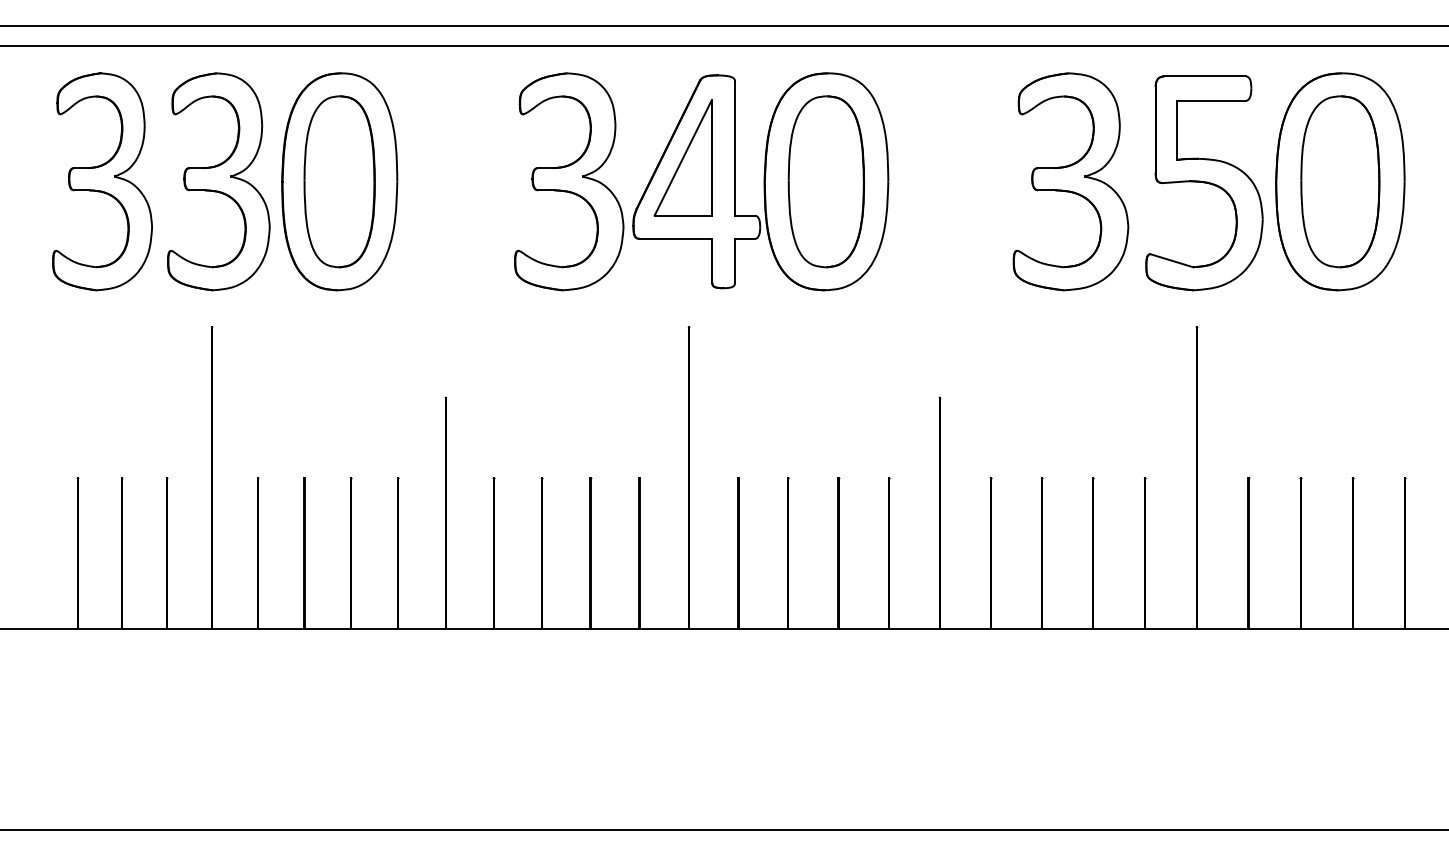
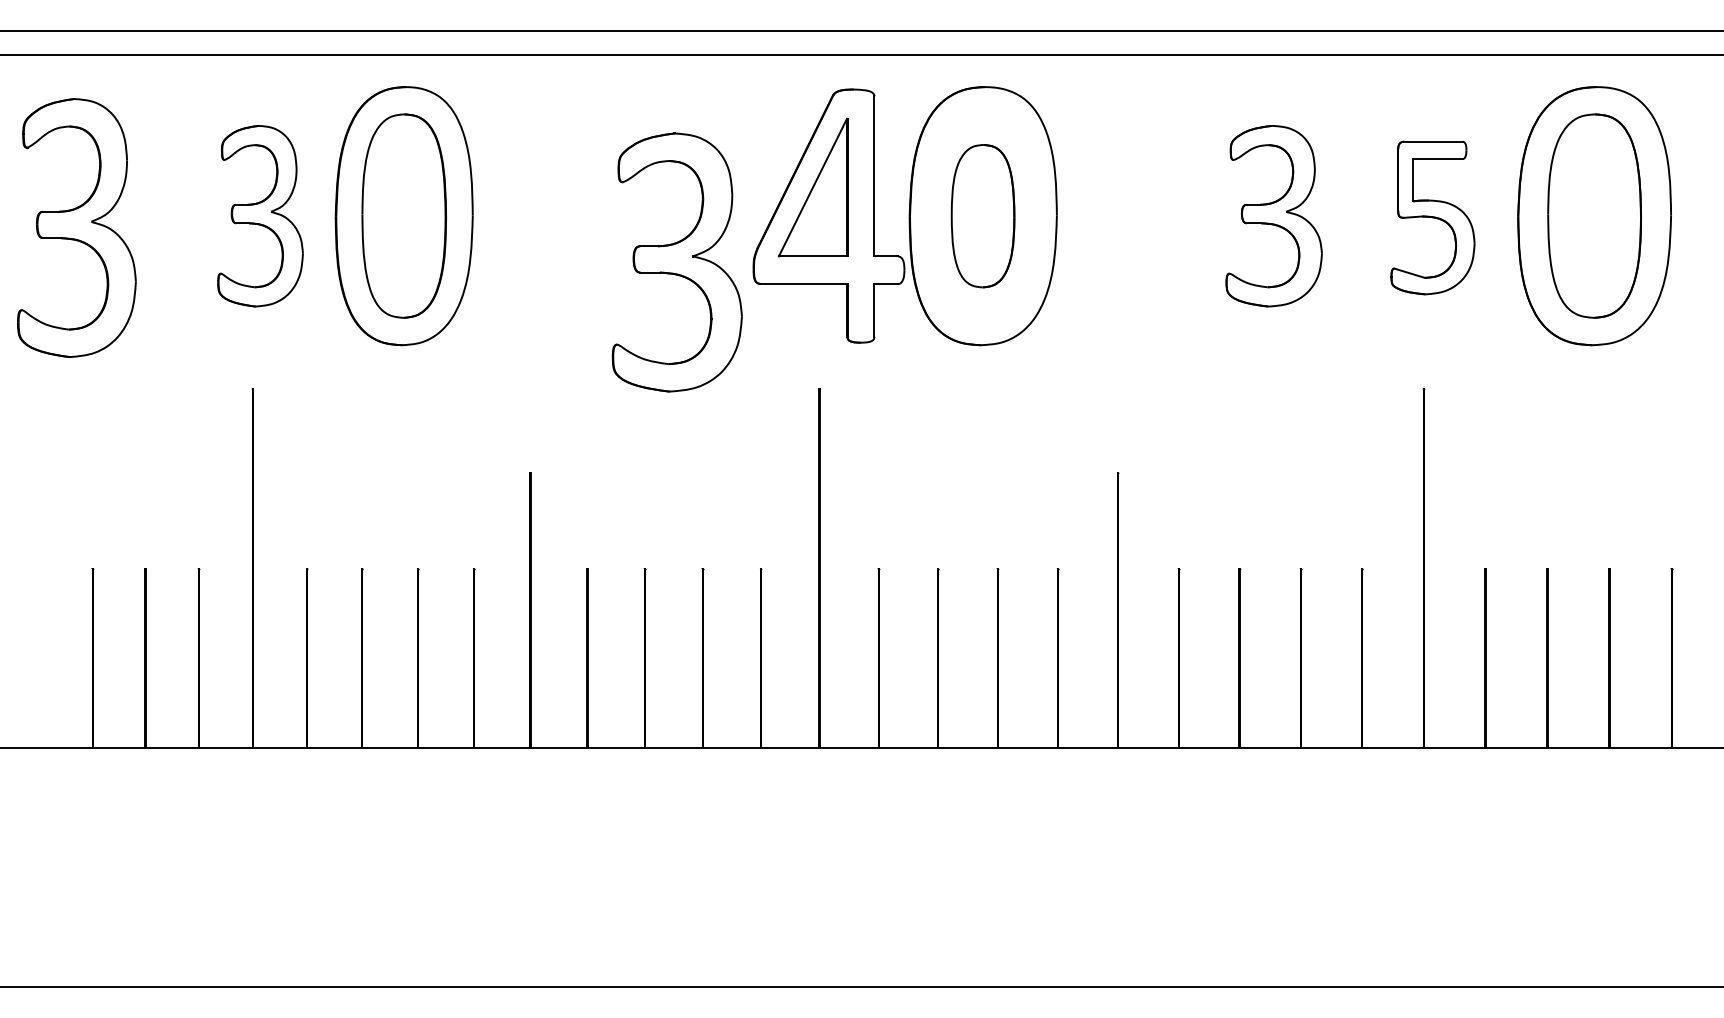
part: (102, 181) -> (76, 227), moved
part: (218, 181) -> (260, 215), size x0.7
part: (569, 181) -> (677, 262), moved
part: (825, 181) -> (982, 215), size x0.7
part: (1070, 181) -> (1273, 215), size x0.7
part: (1204, 183) -> (1433, 218), size x0.6

